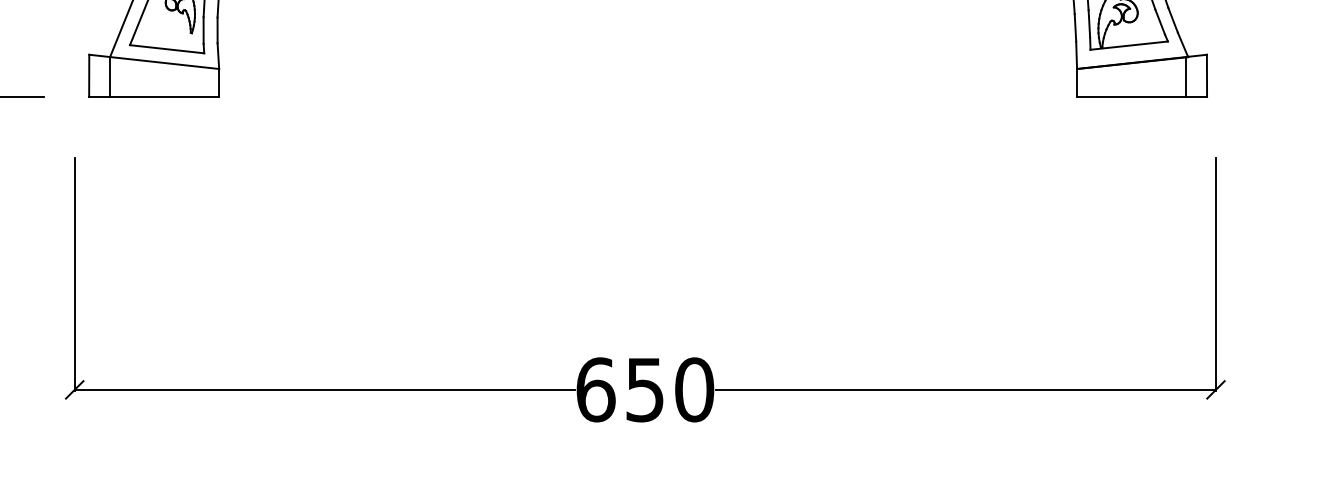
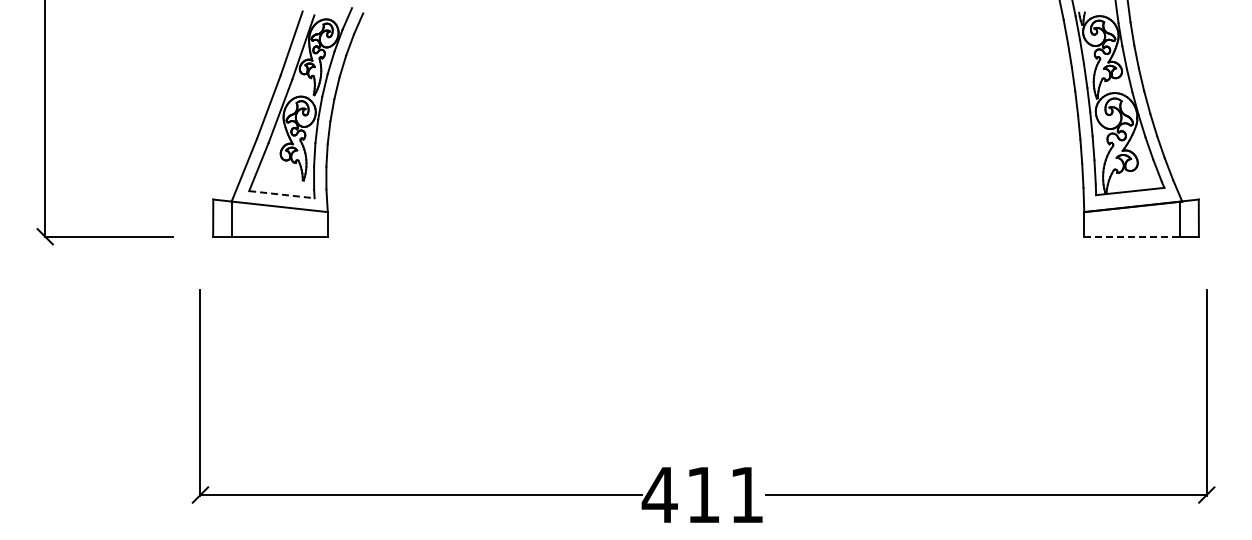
line: (166, 49) -> (281, 194), solid -> dashed
line: (1131, 96) -> (1132, 236), solid -> dashed
text: (644, 389) -> (702, 494), 650 -> 411

